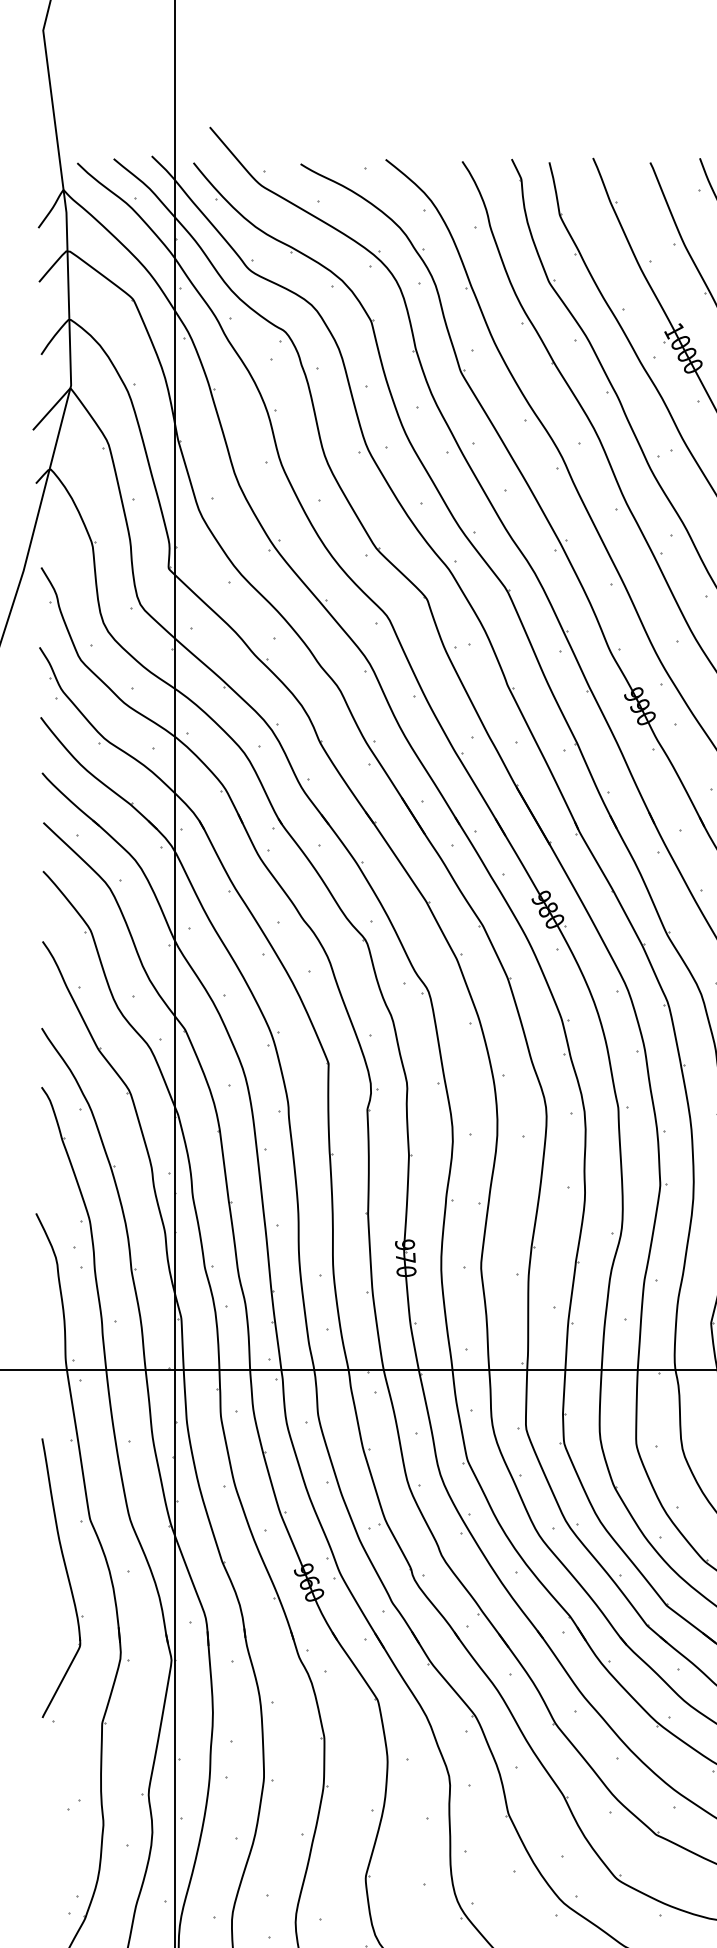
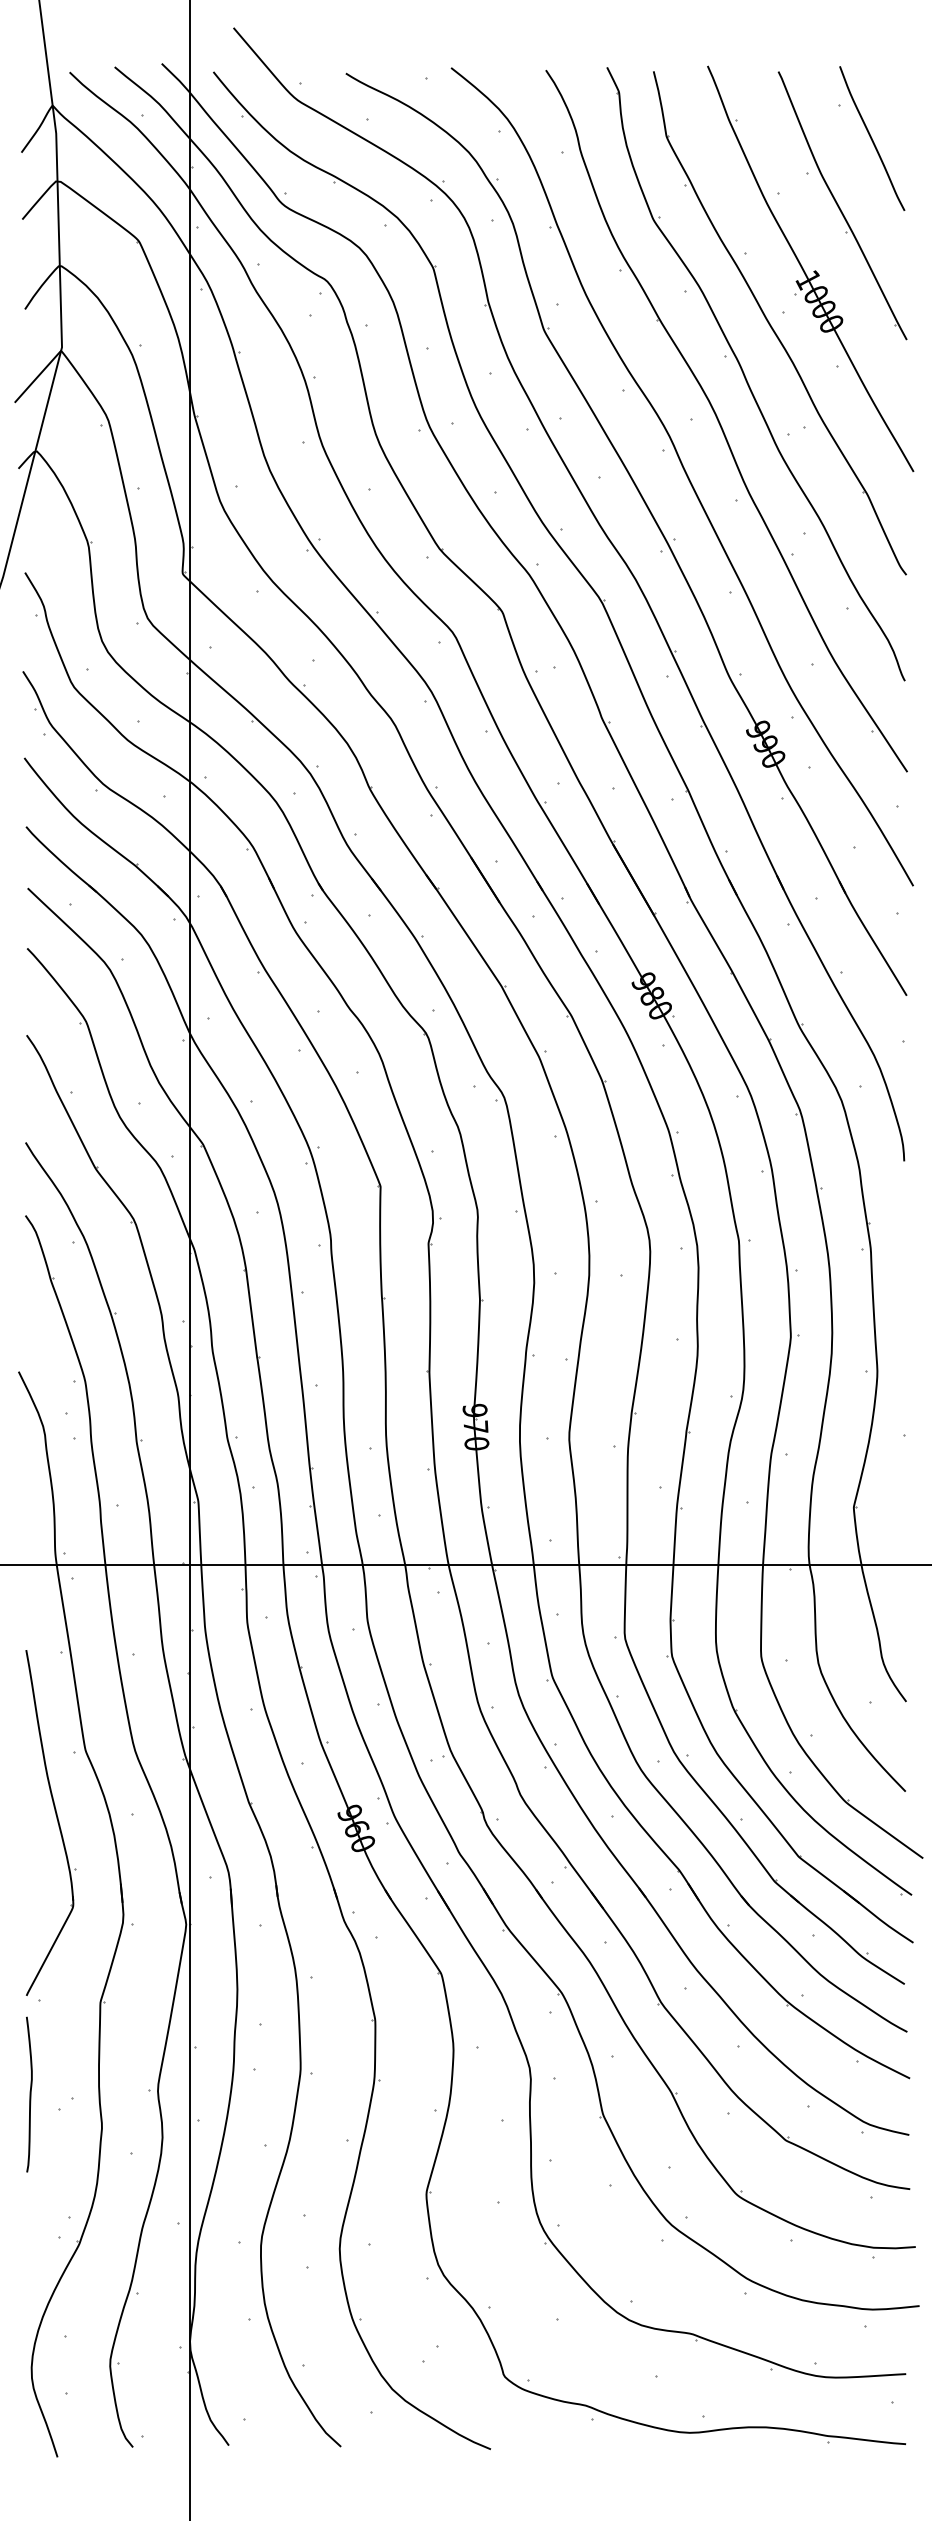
curve: (44, 1797) -> (29, 2094), added

